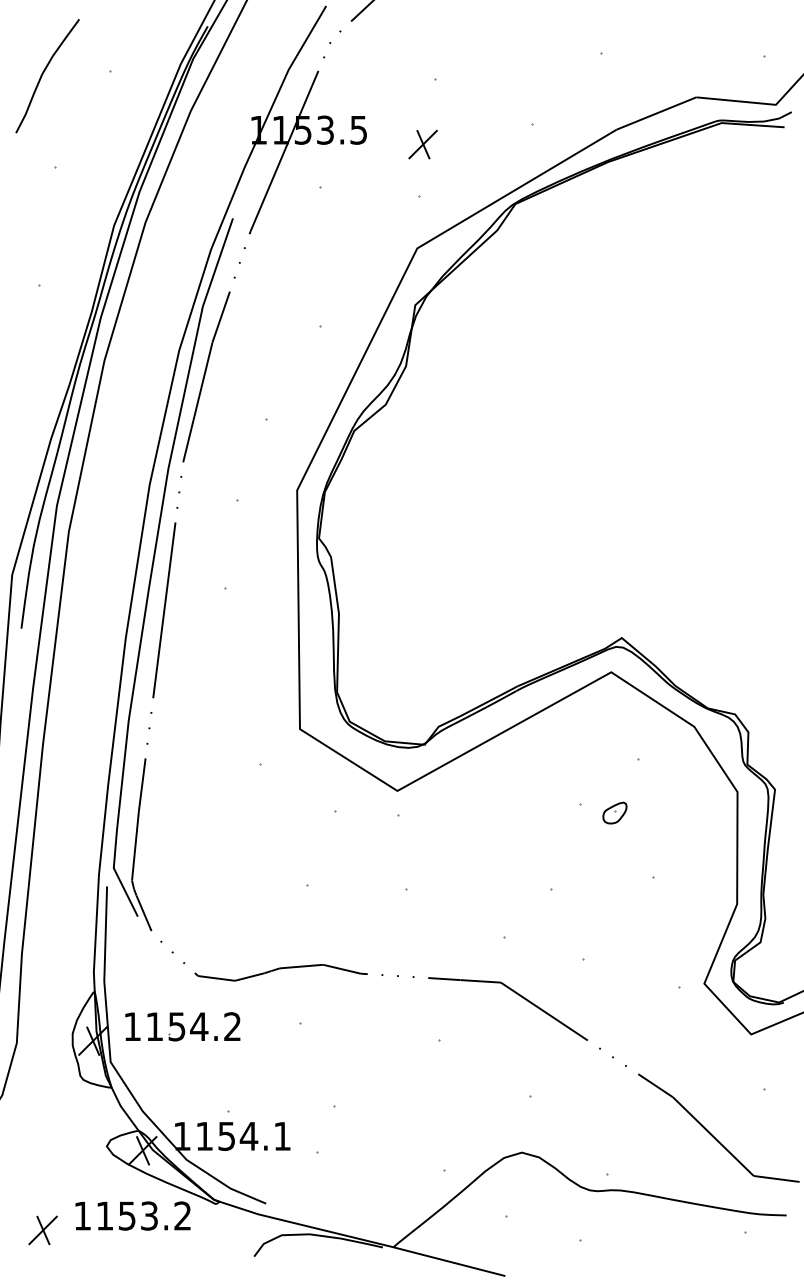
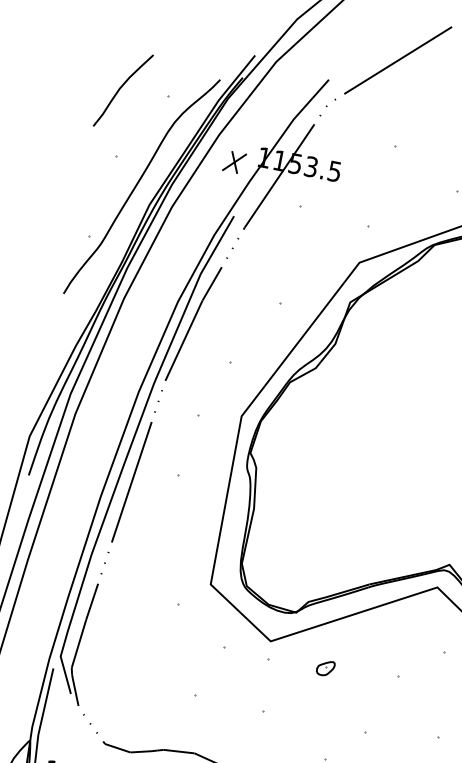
part: (422, 144) -> (234, 162), moved
curve: (92, 201) -> (137, 184), added
part: (614, 812) -> (325, 667), moved

